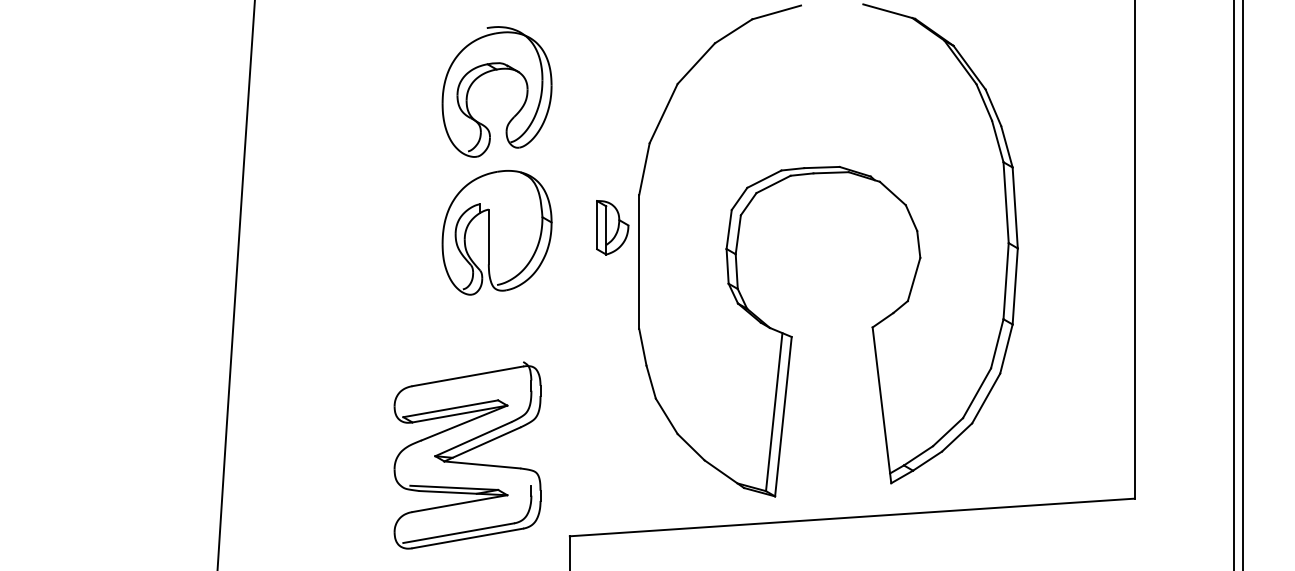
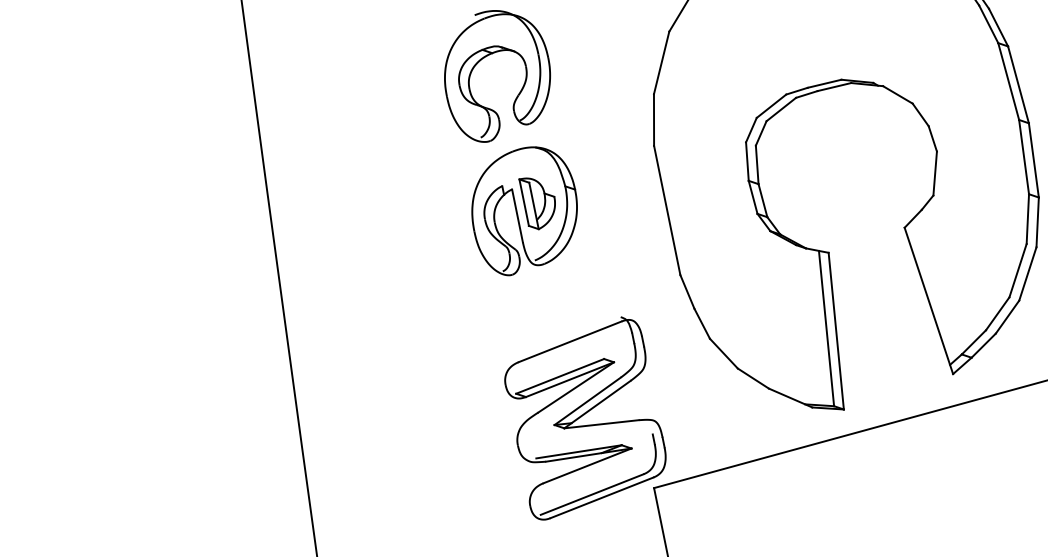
part: (612, 227) -> (539, 201), moved
part: (467, 455) -> (585, 418), moved

